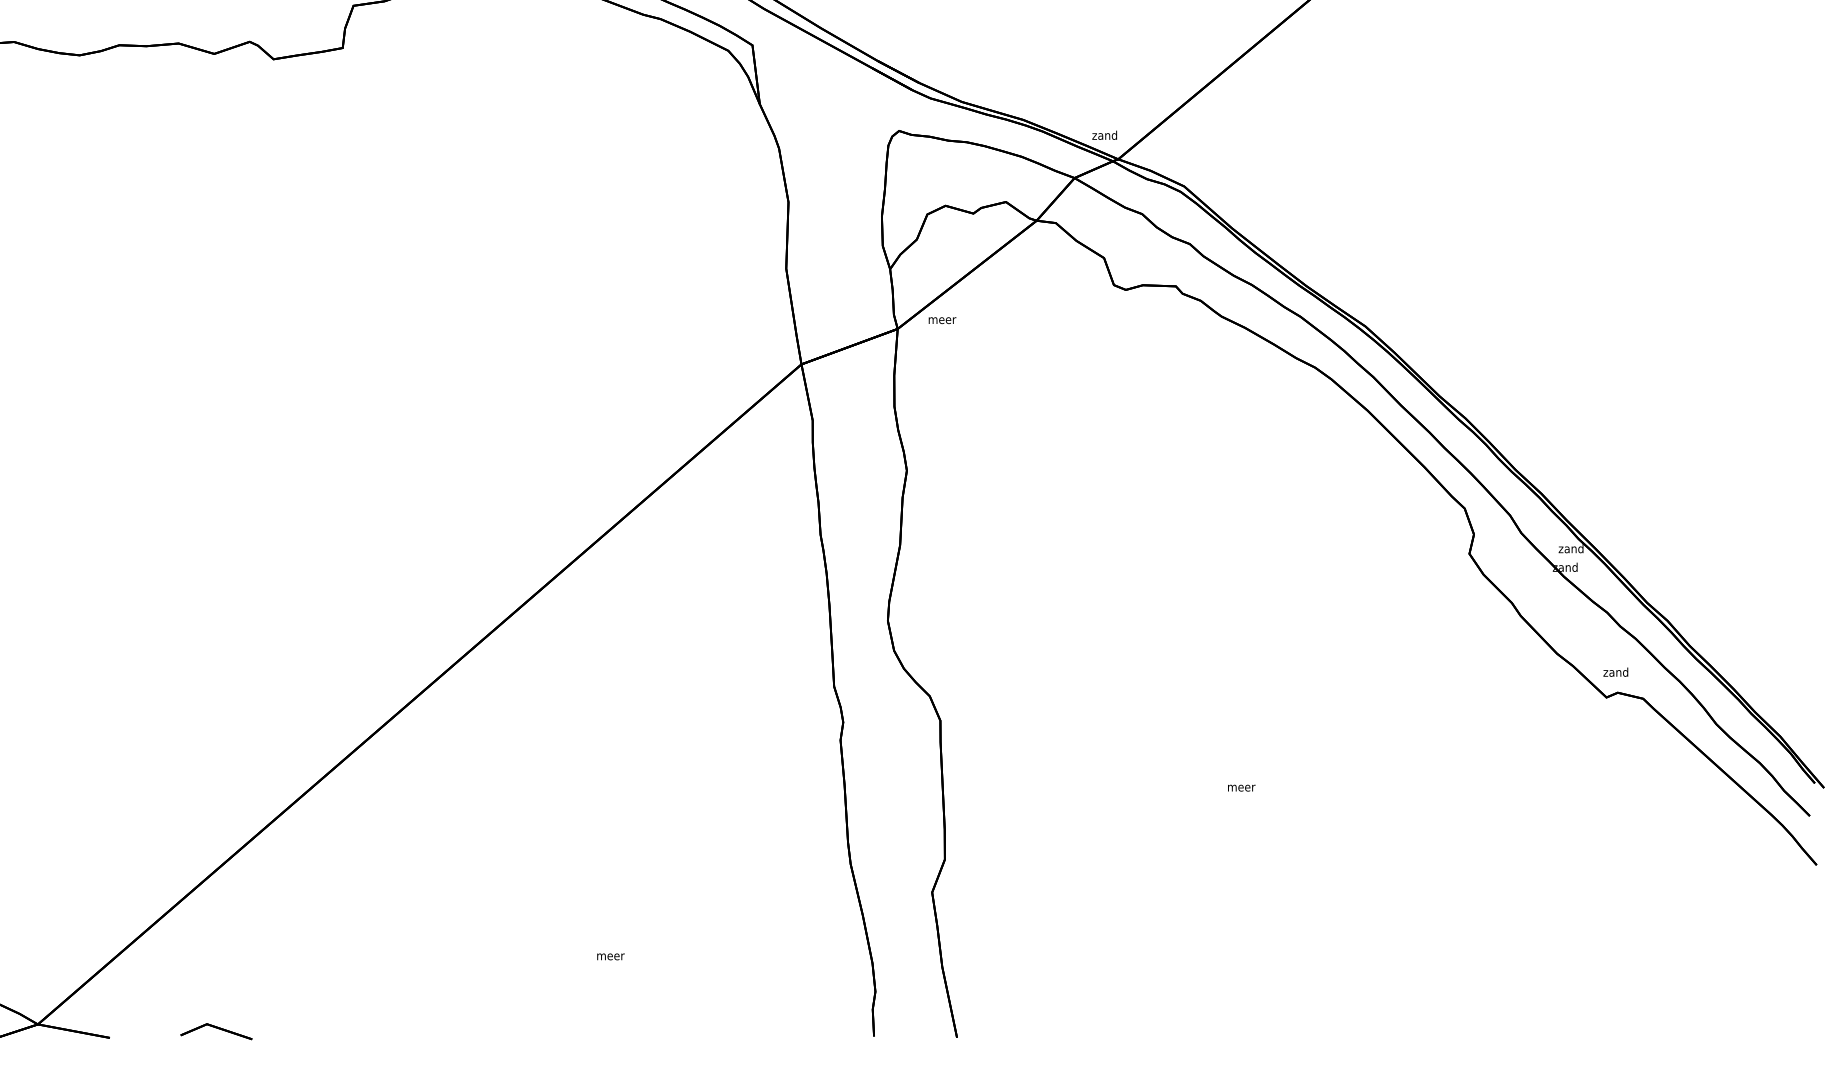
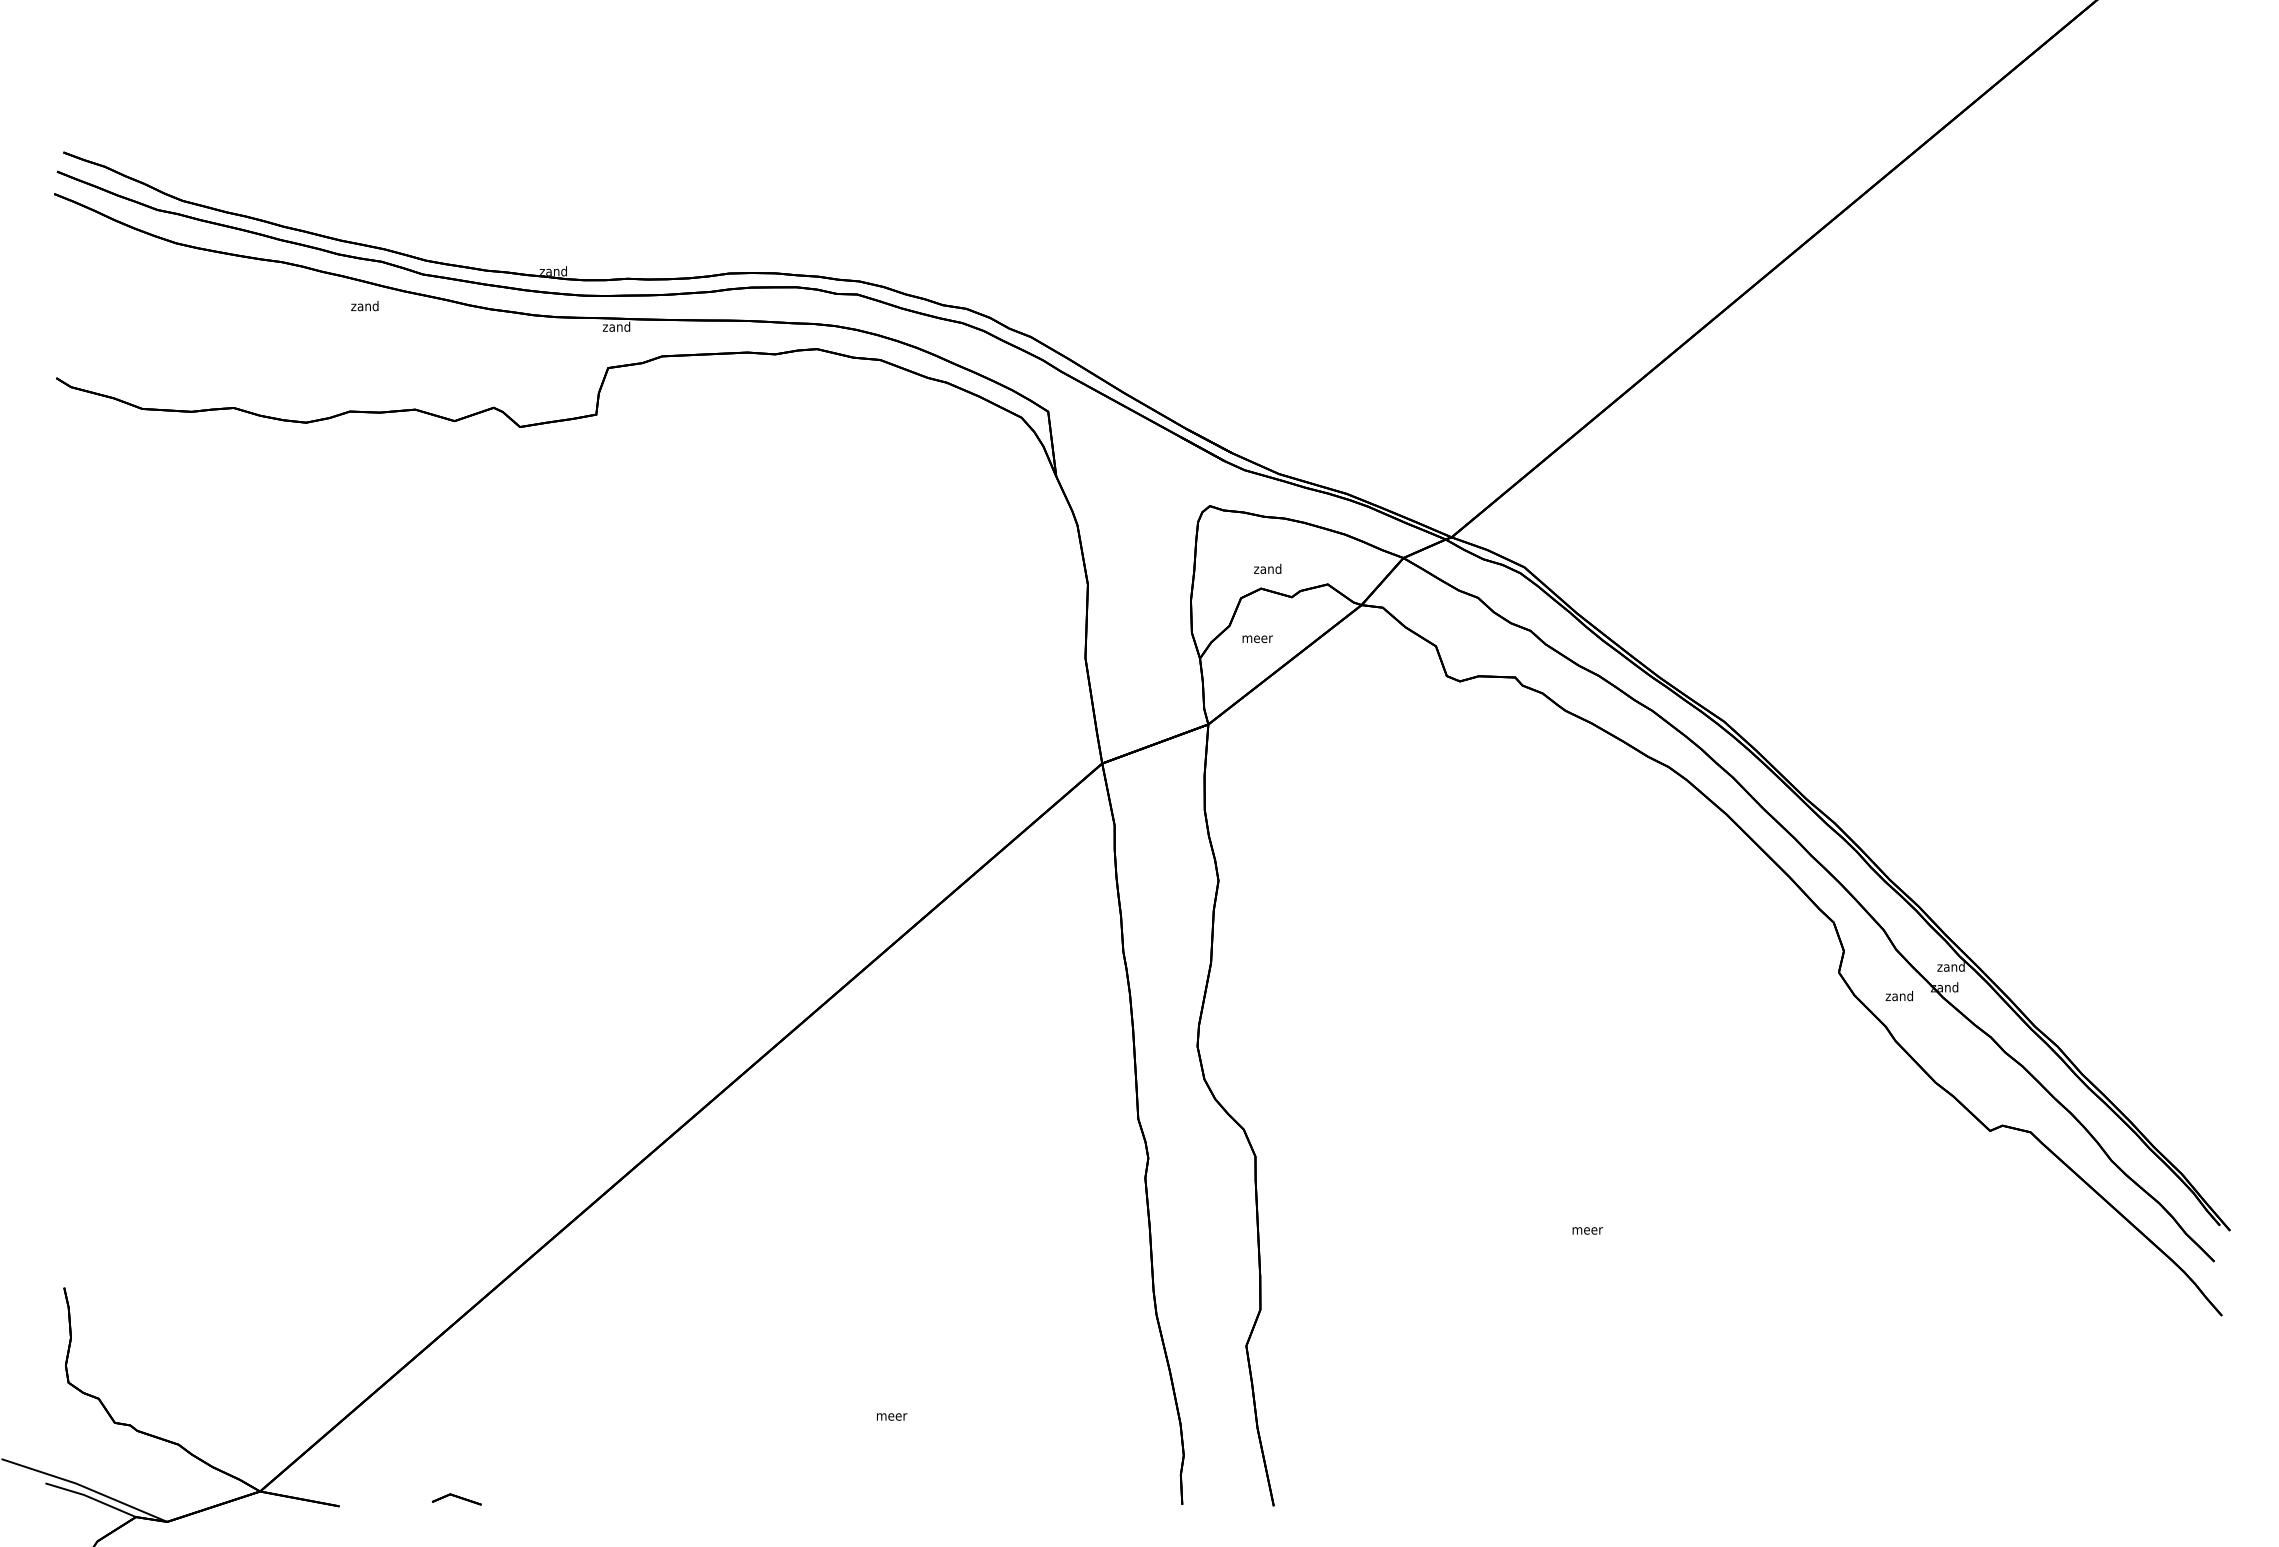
text: (1104, 134) -> (1267, 568), moved
text: (942, 320) -> (1257, 639), moved
text: (1615, 672) -> (1898, 996), moved
part: (215, 1031) -> (456, 1499), size x0.62

